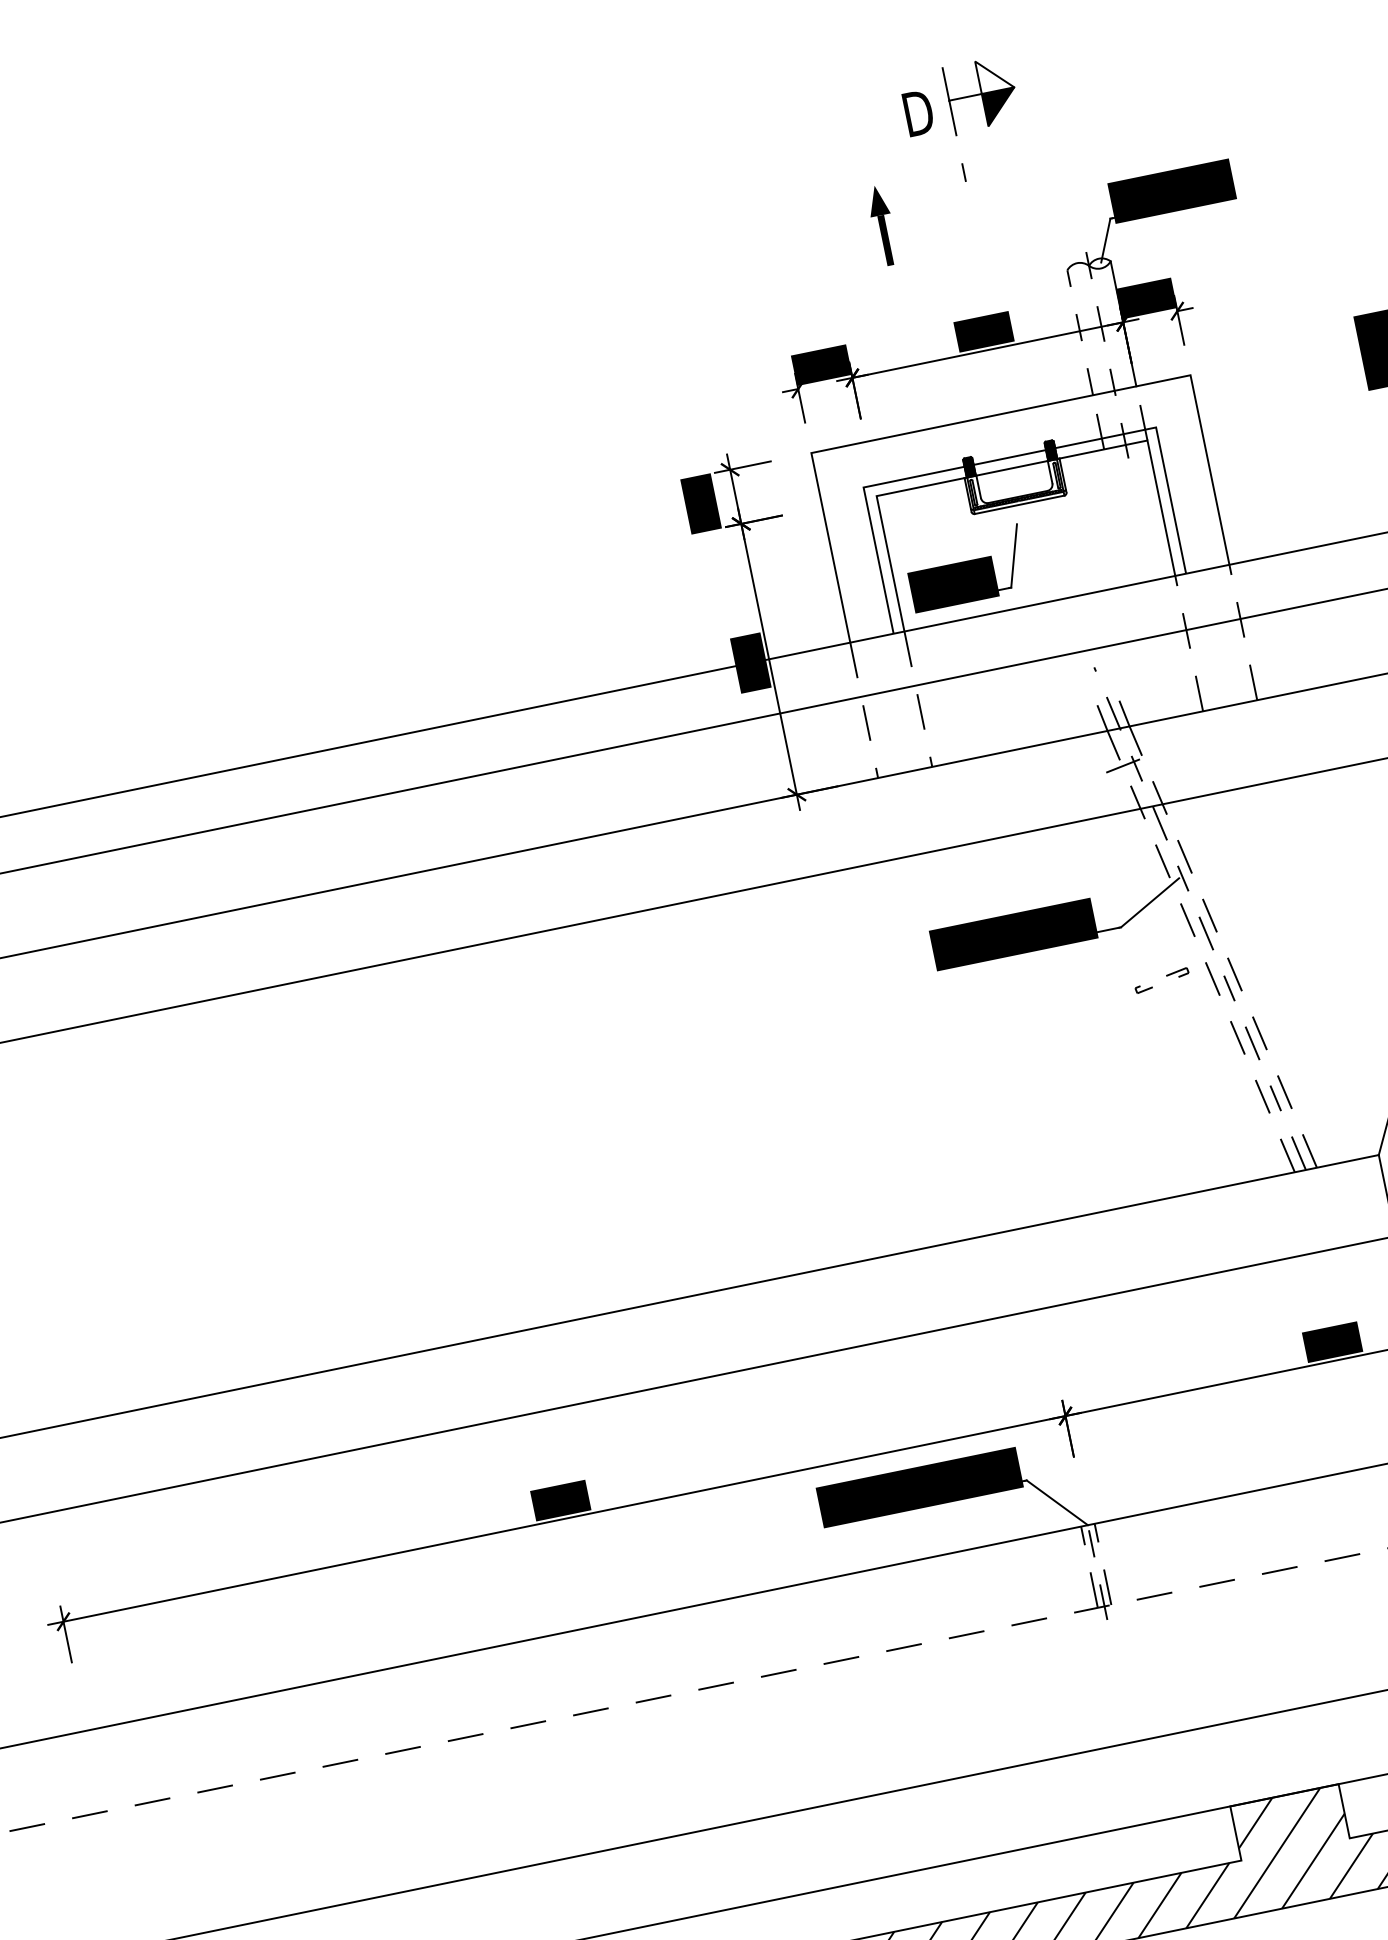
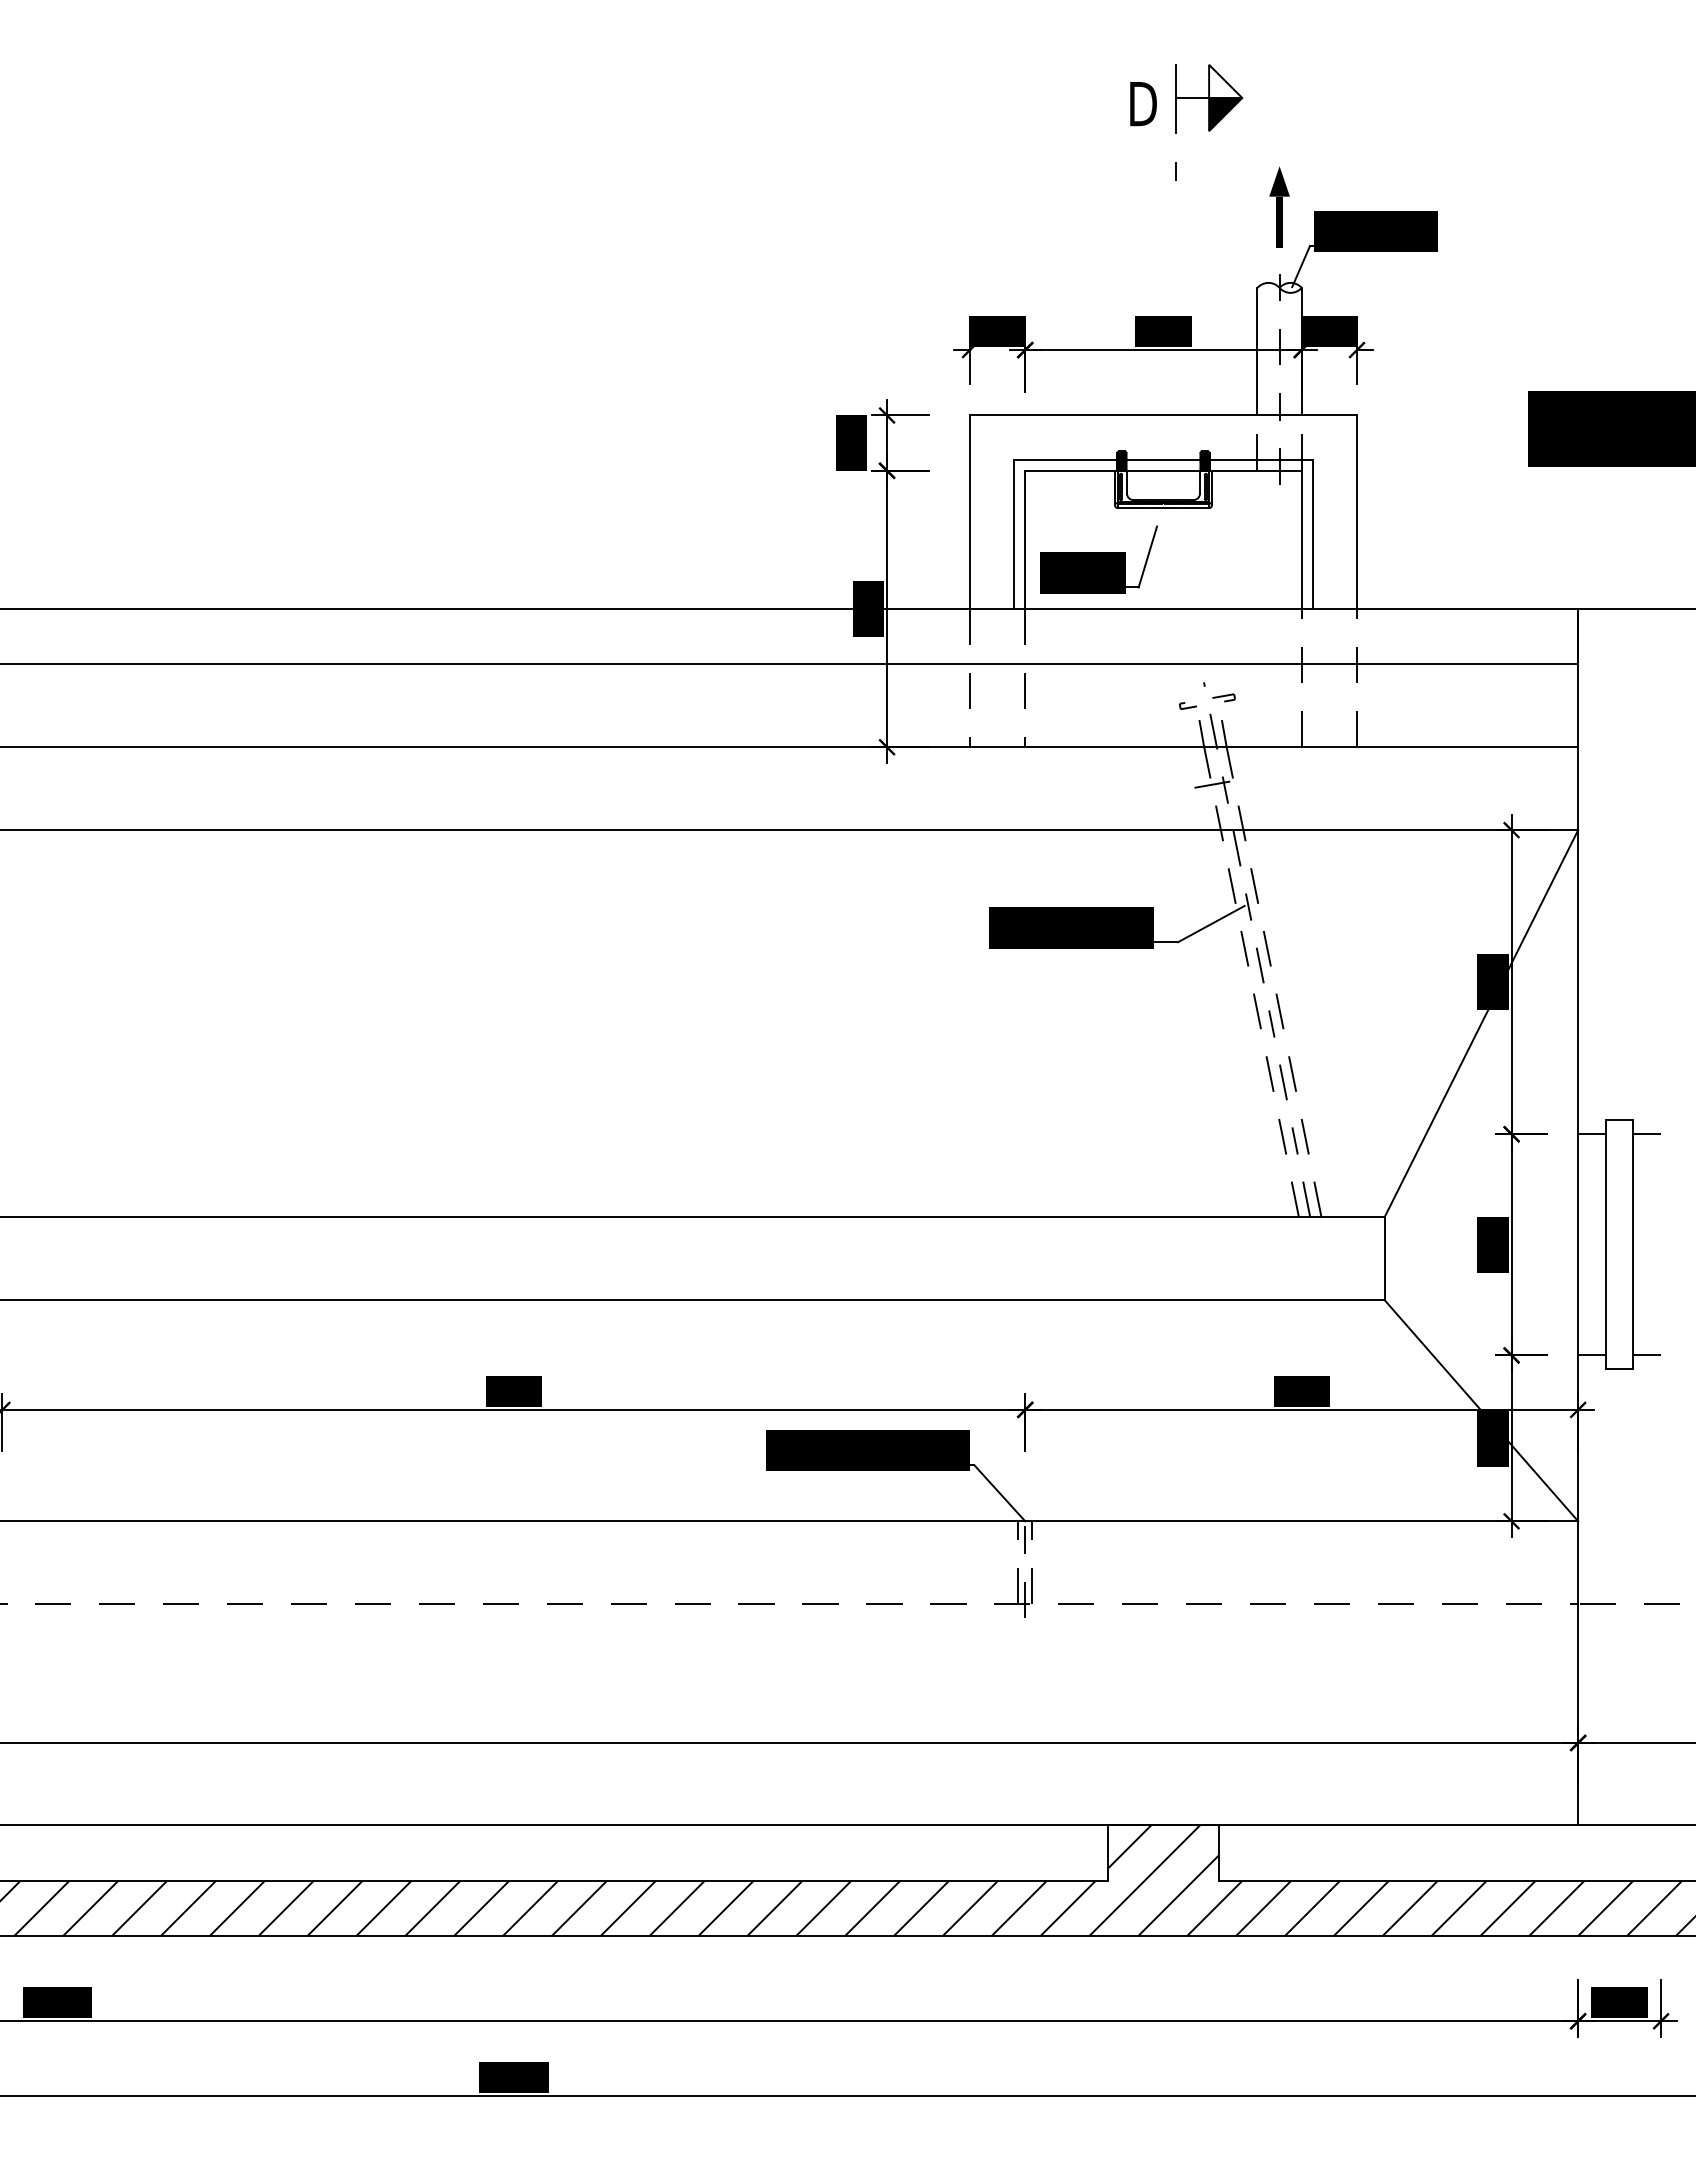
part: (882, 225) -> (1279, 206), moved
line: (1080, 332) -> (1257, 351), dashed -> solid
part: (1166, 976) -> (1212, 698), moved

